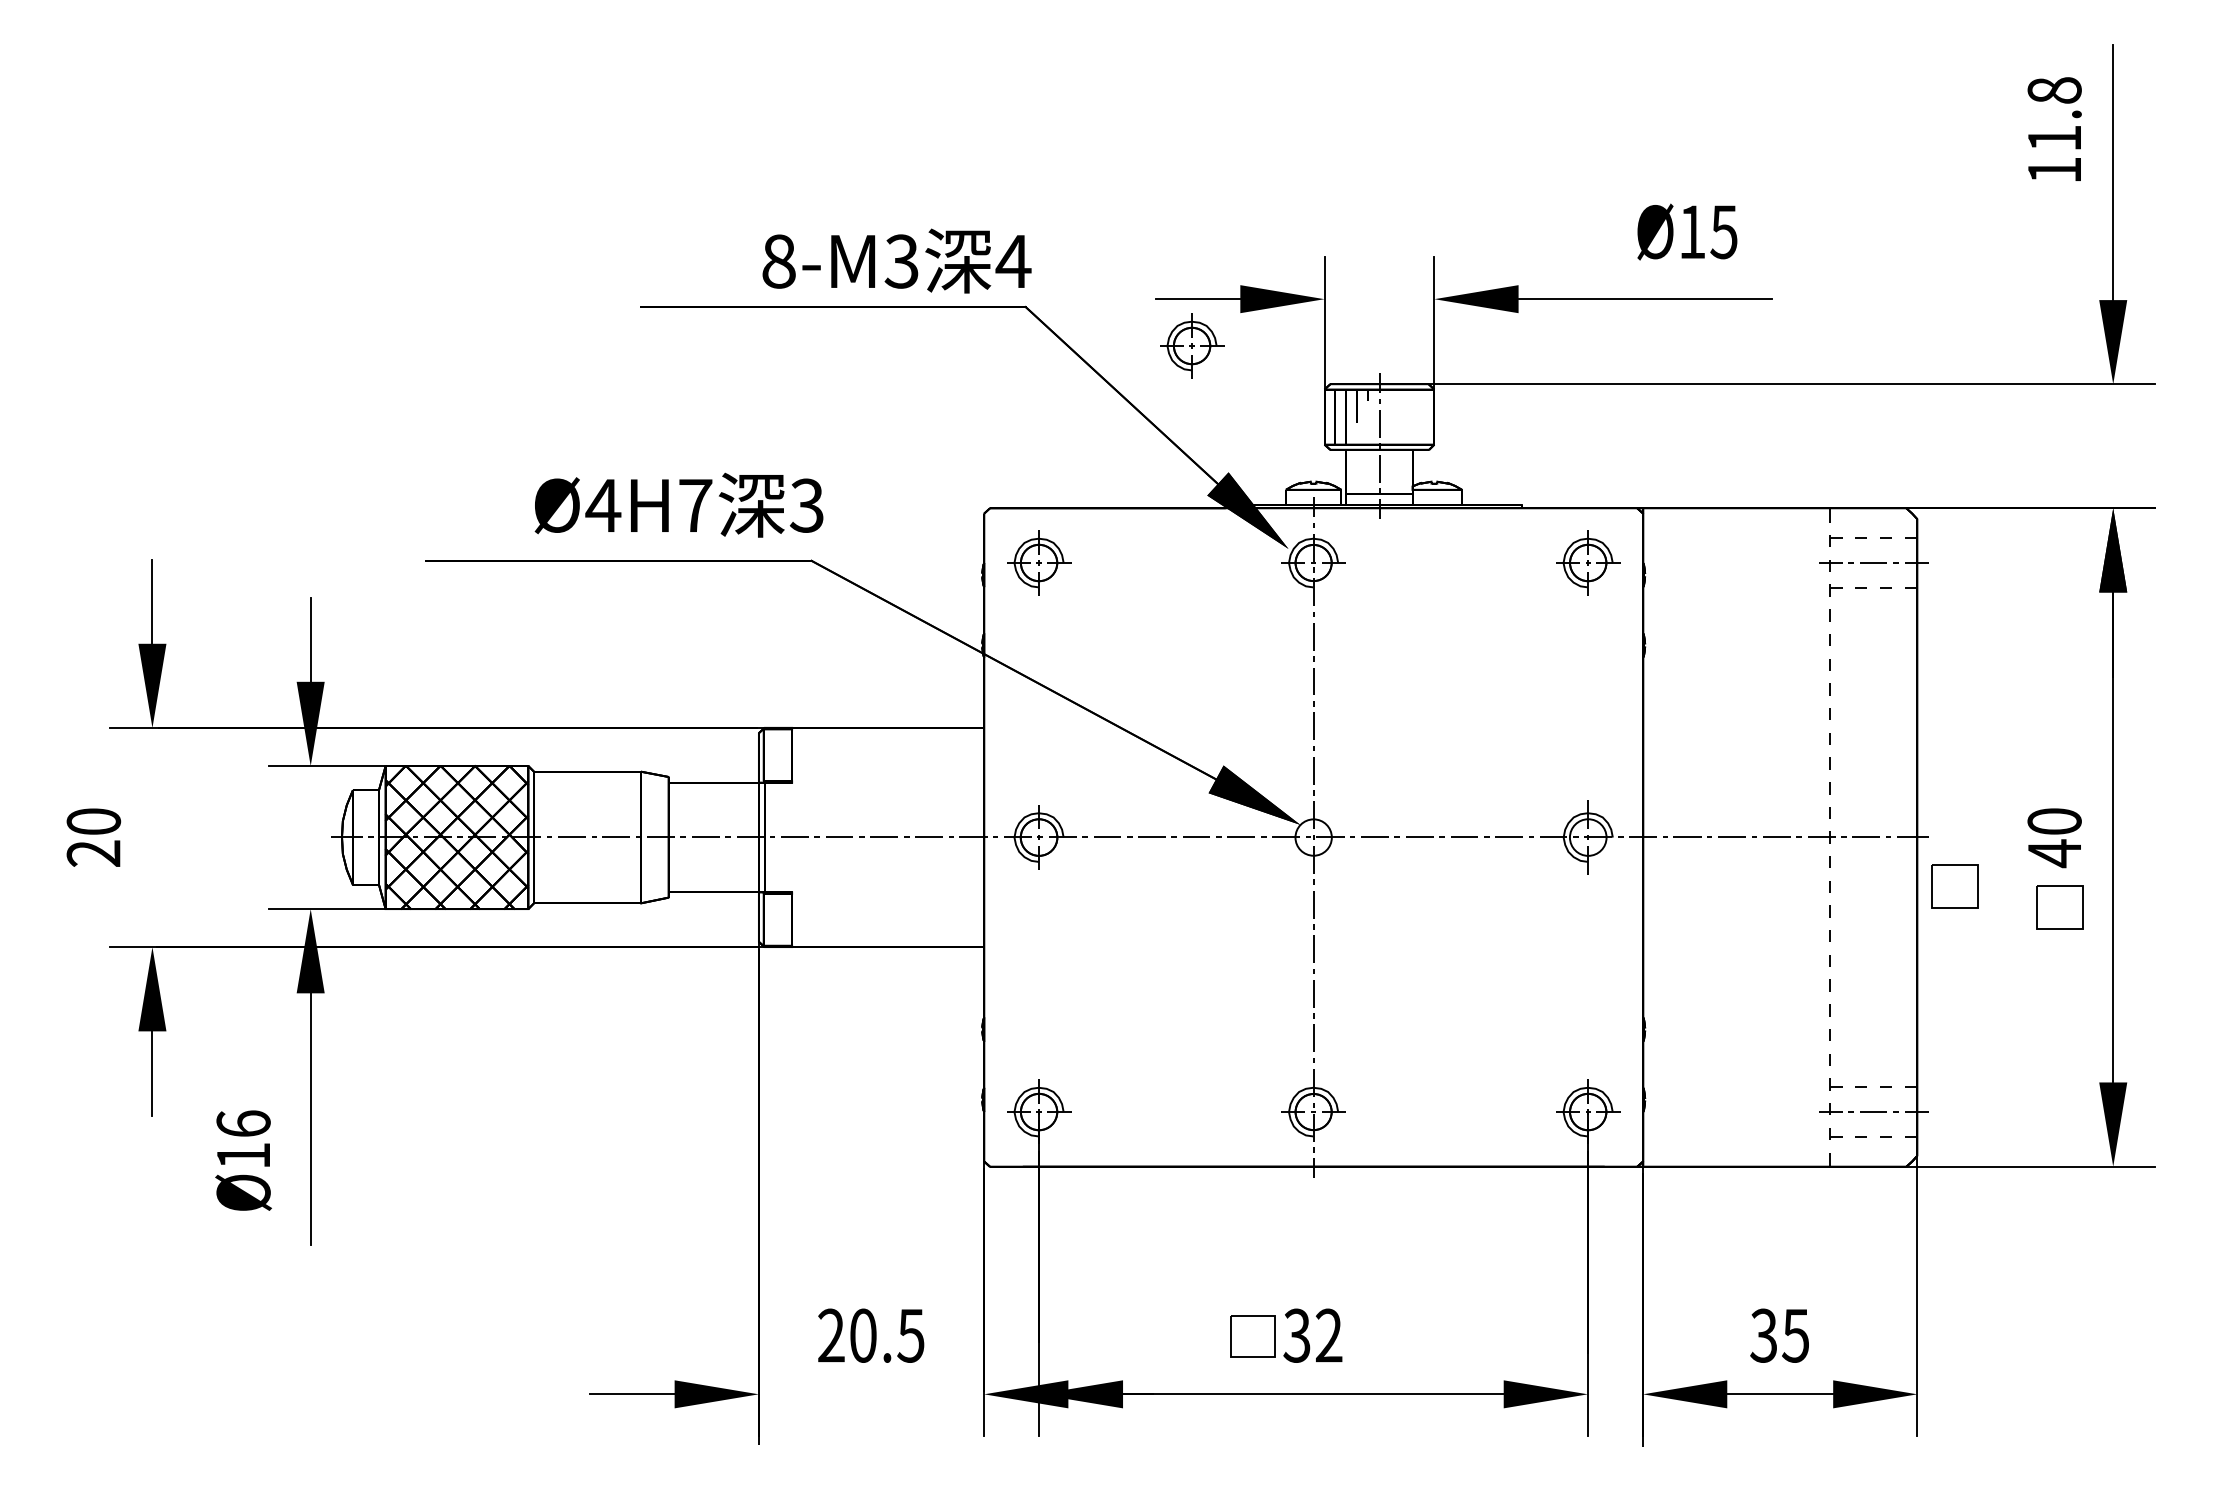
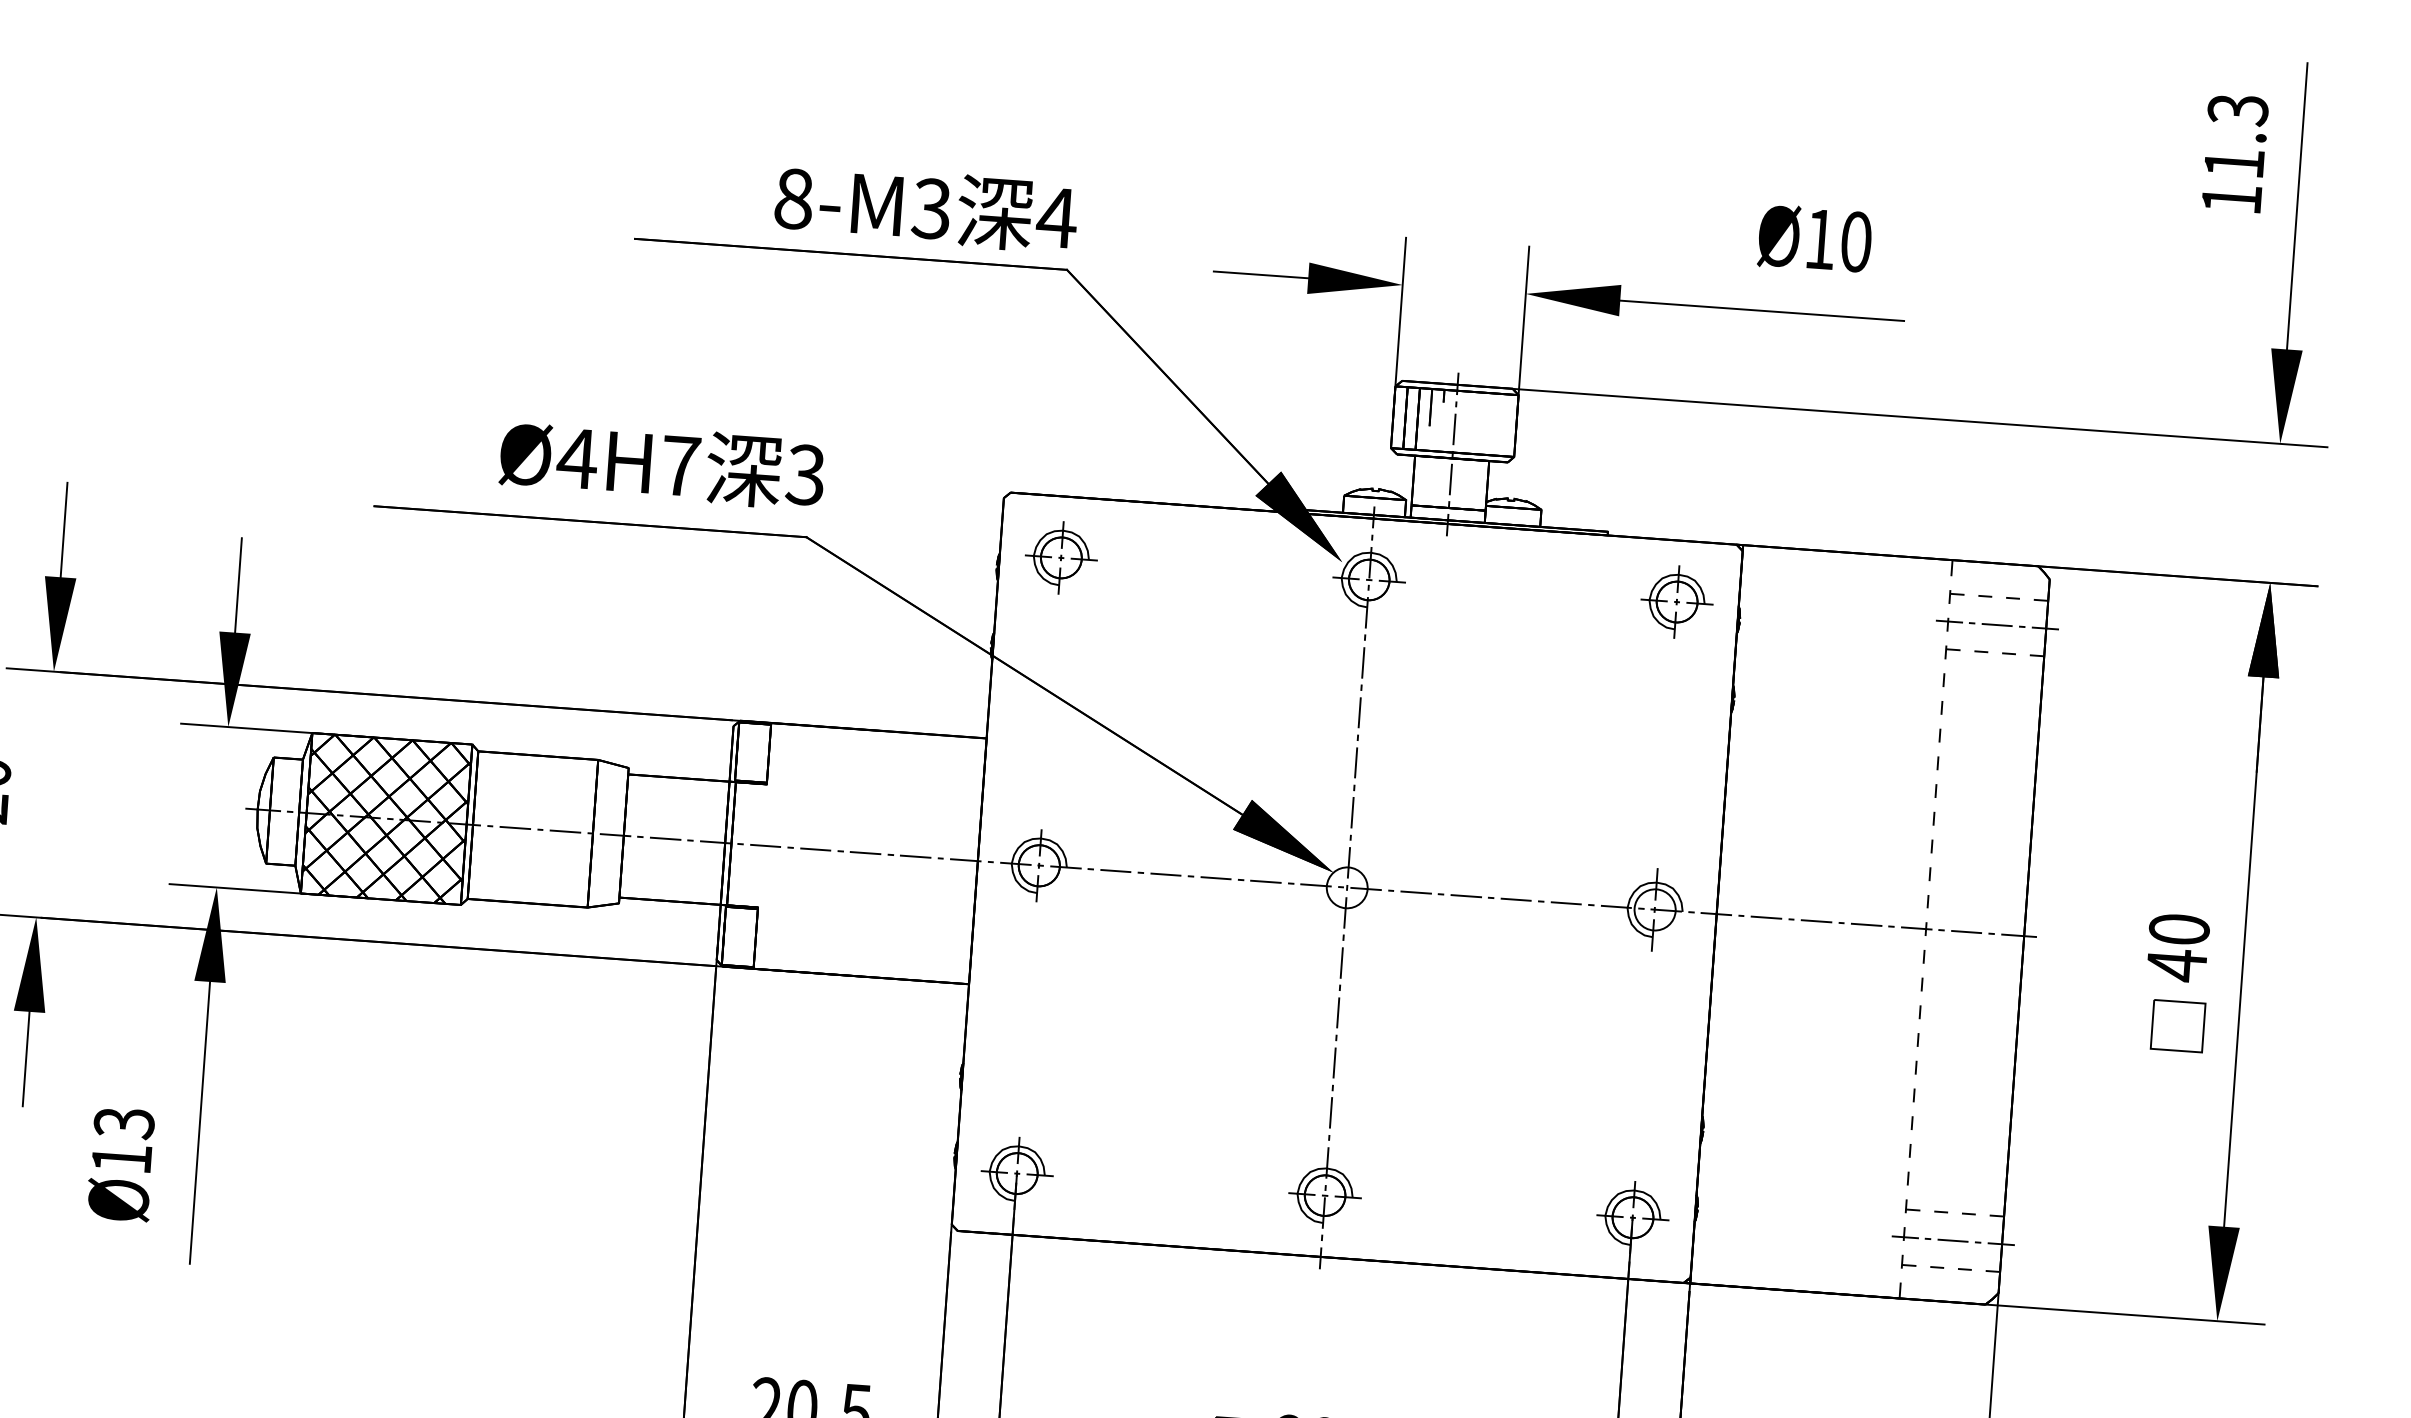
text: (2054, 90) -> (2237, 109), 11.8 -> 11.3
text: (1723, 232) -> (1855, 242), Ø15 -> Ø10
part: (1192, 345) -> (1250, 326), removed
part: (1954, 886) -> (2061, 994), removed
text: (243, 1123) -> (124, 1122), Ø16 -> Ø13

